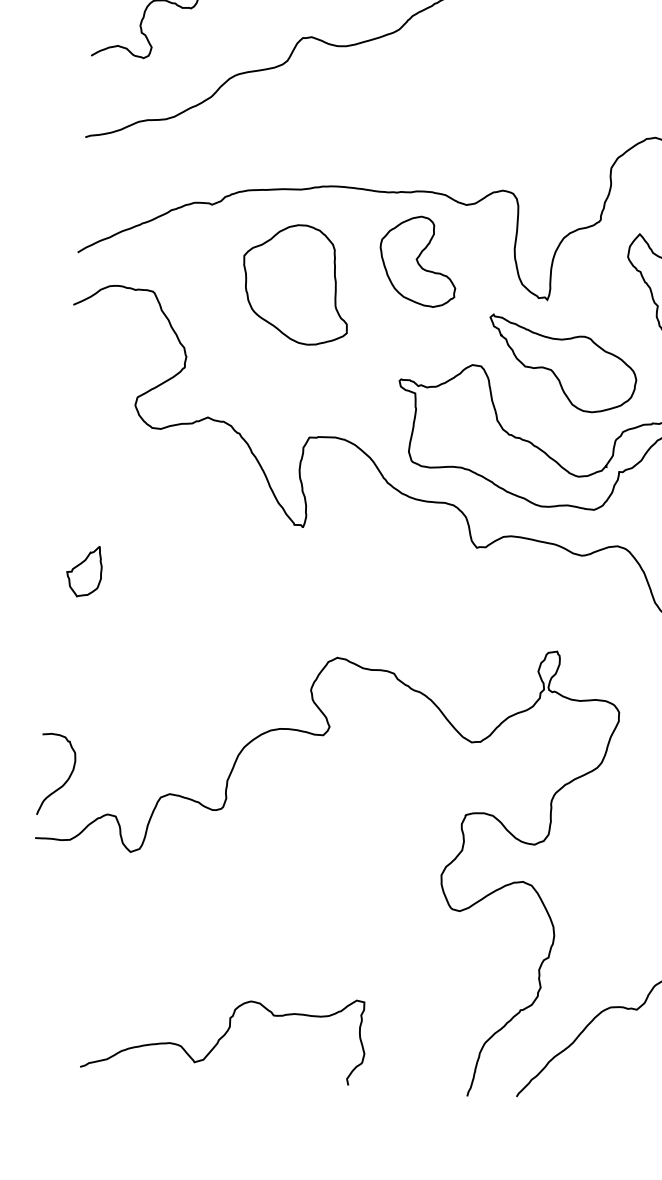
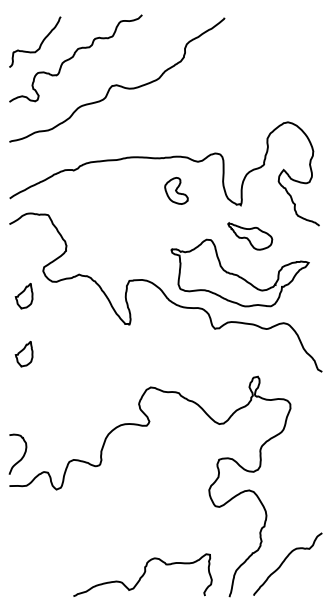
part: (418, 260) -> (176, 190), size x0.6
part: (295, 284) -> (117, 206), removed
part: (560, 364) -> (249, 236), size x0.6
part: (91, 453) -> (23, 296), added
curve: (223, 1032) -> (142, 574), moved

